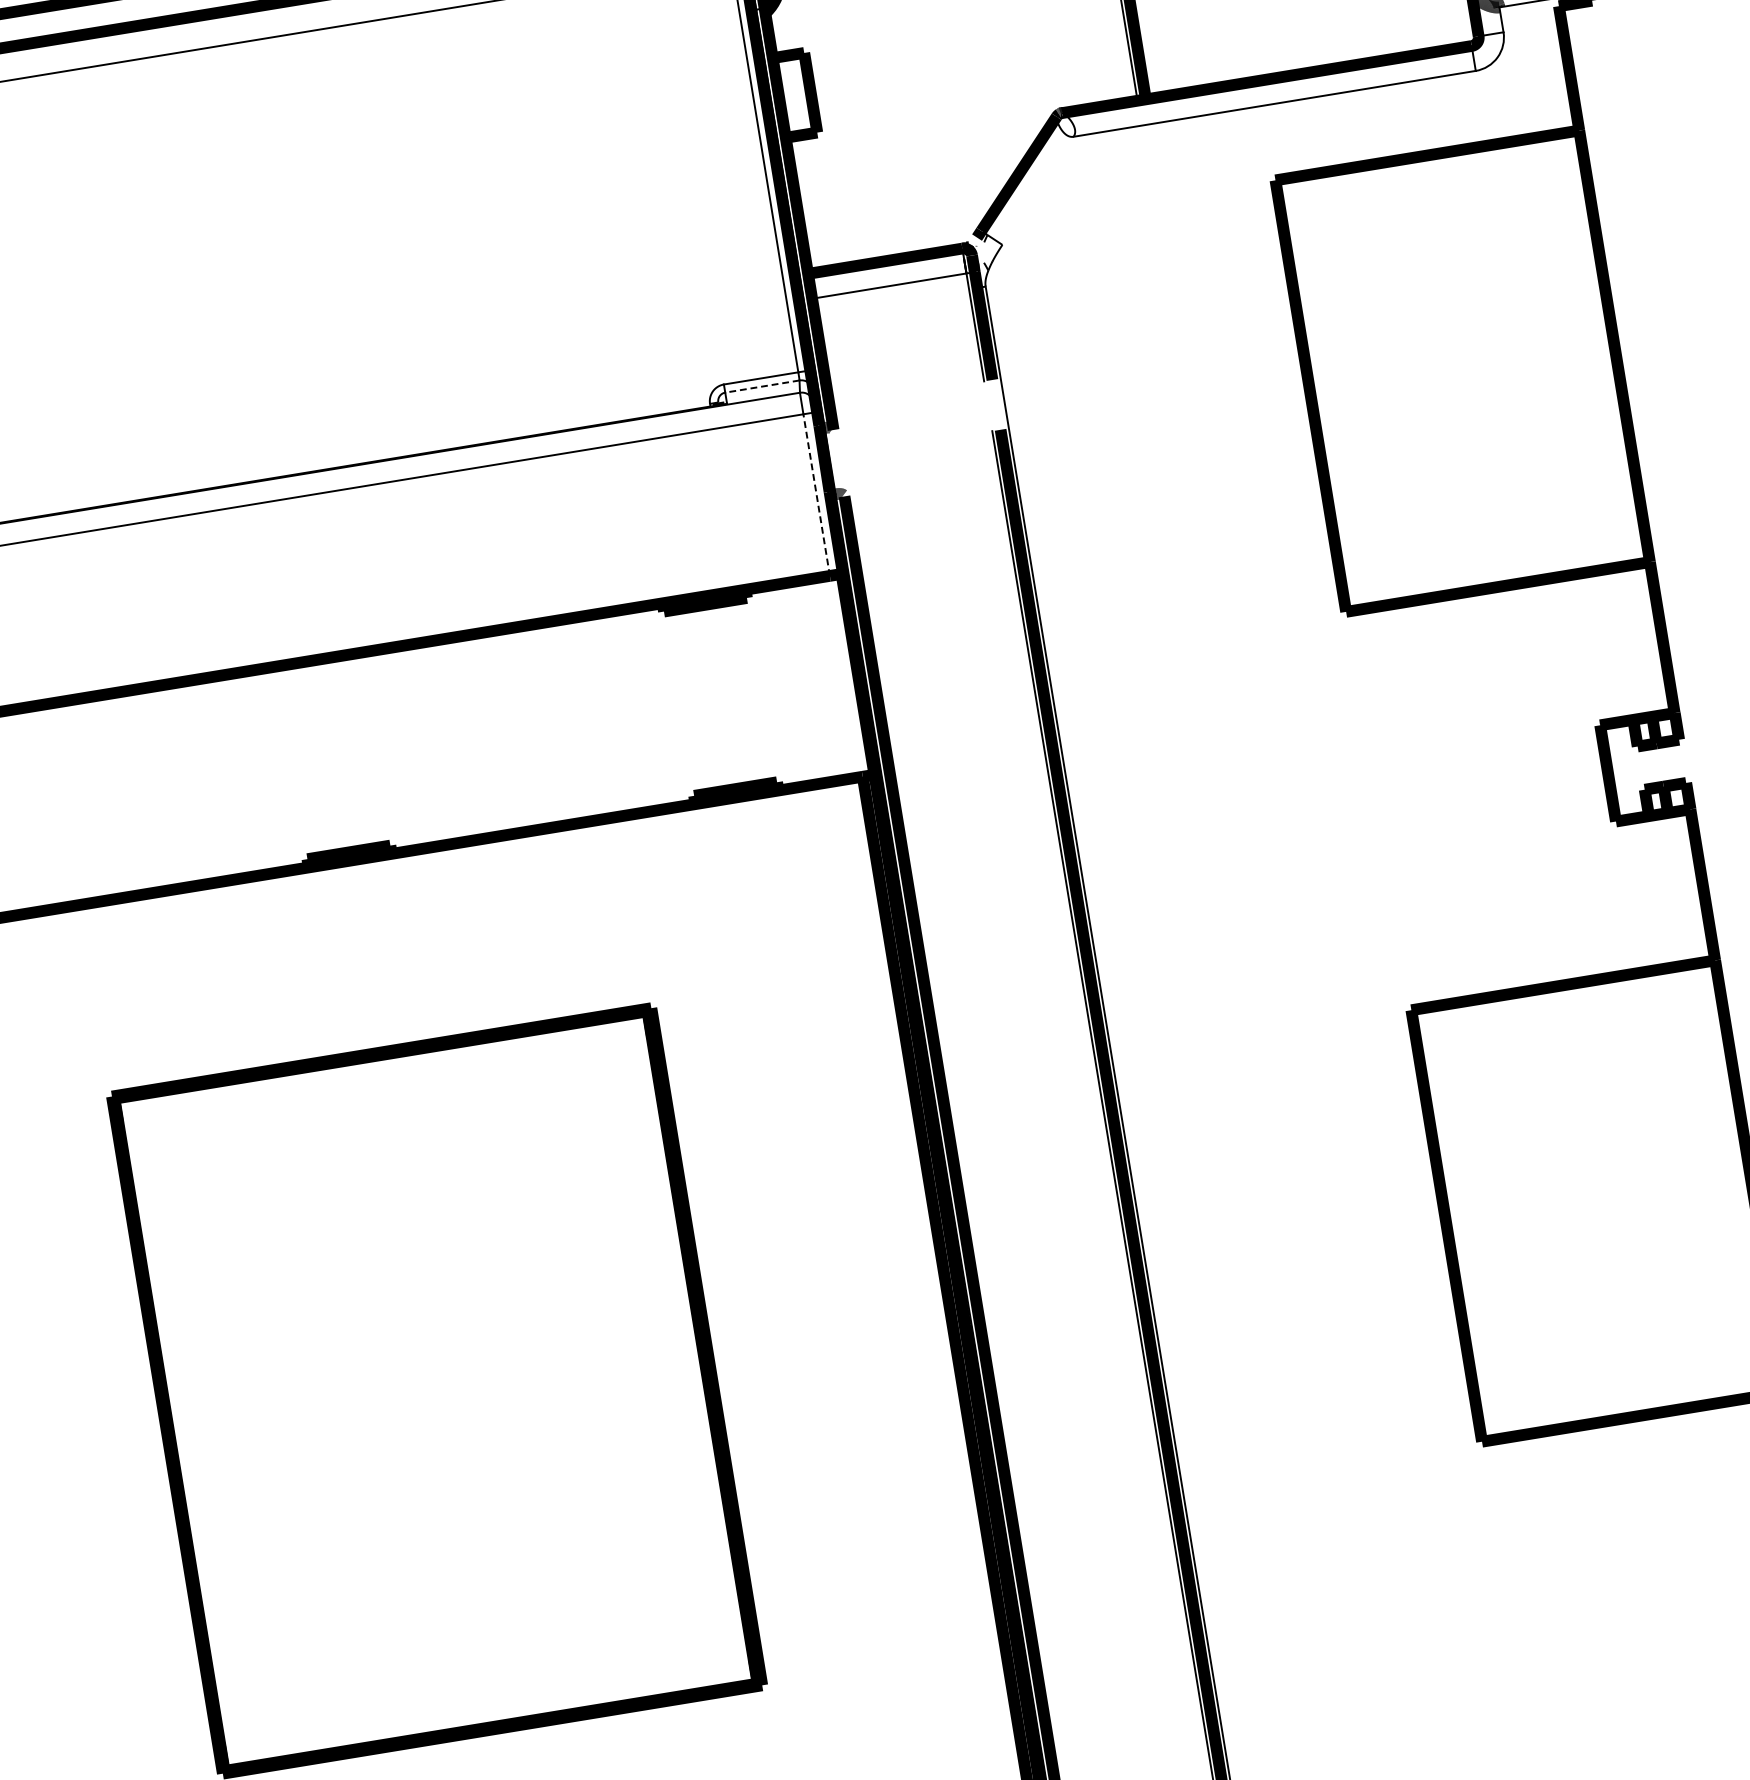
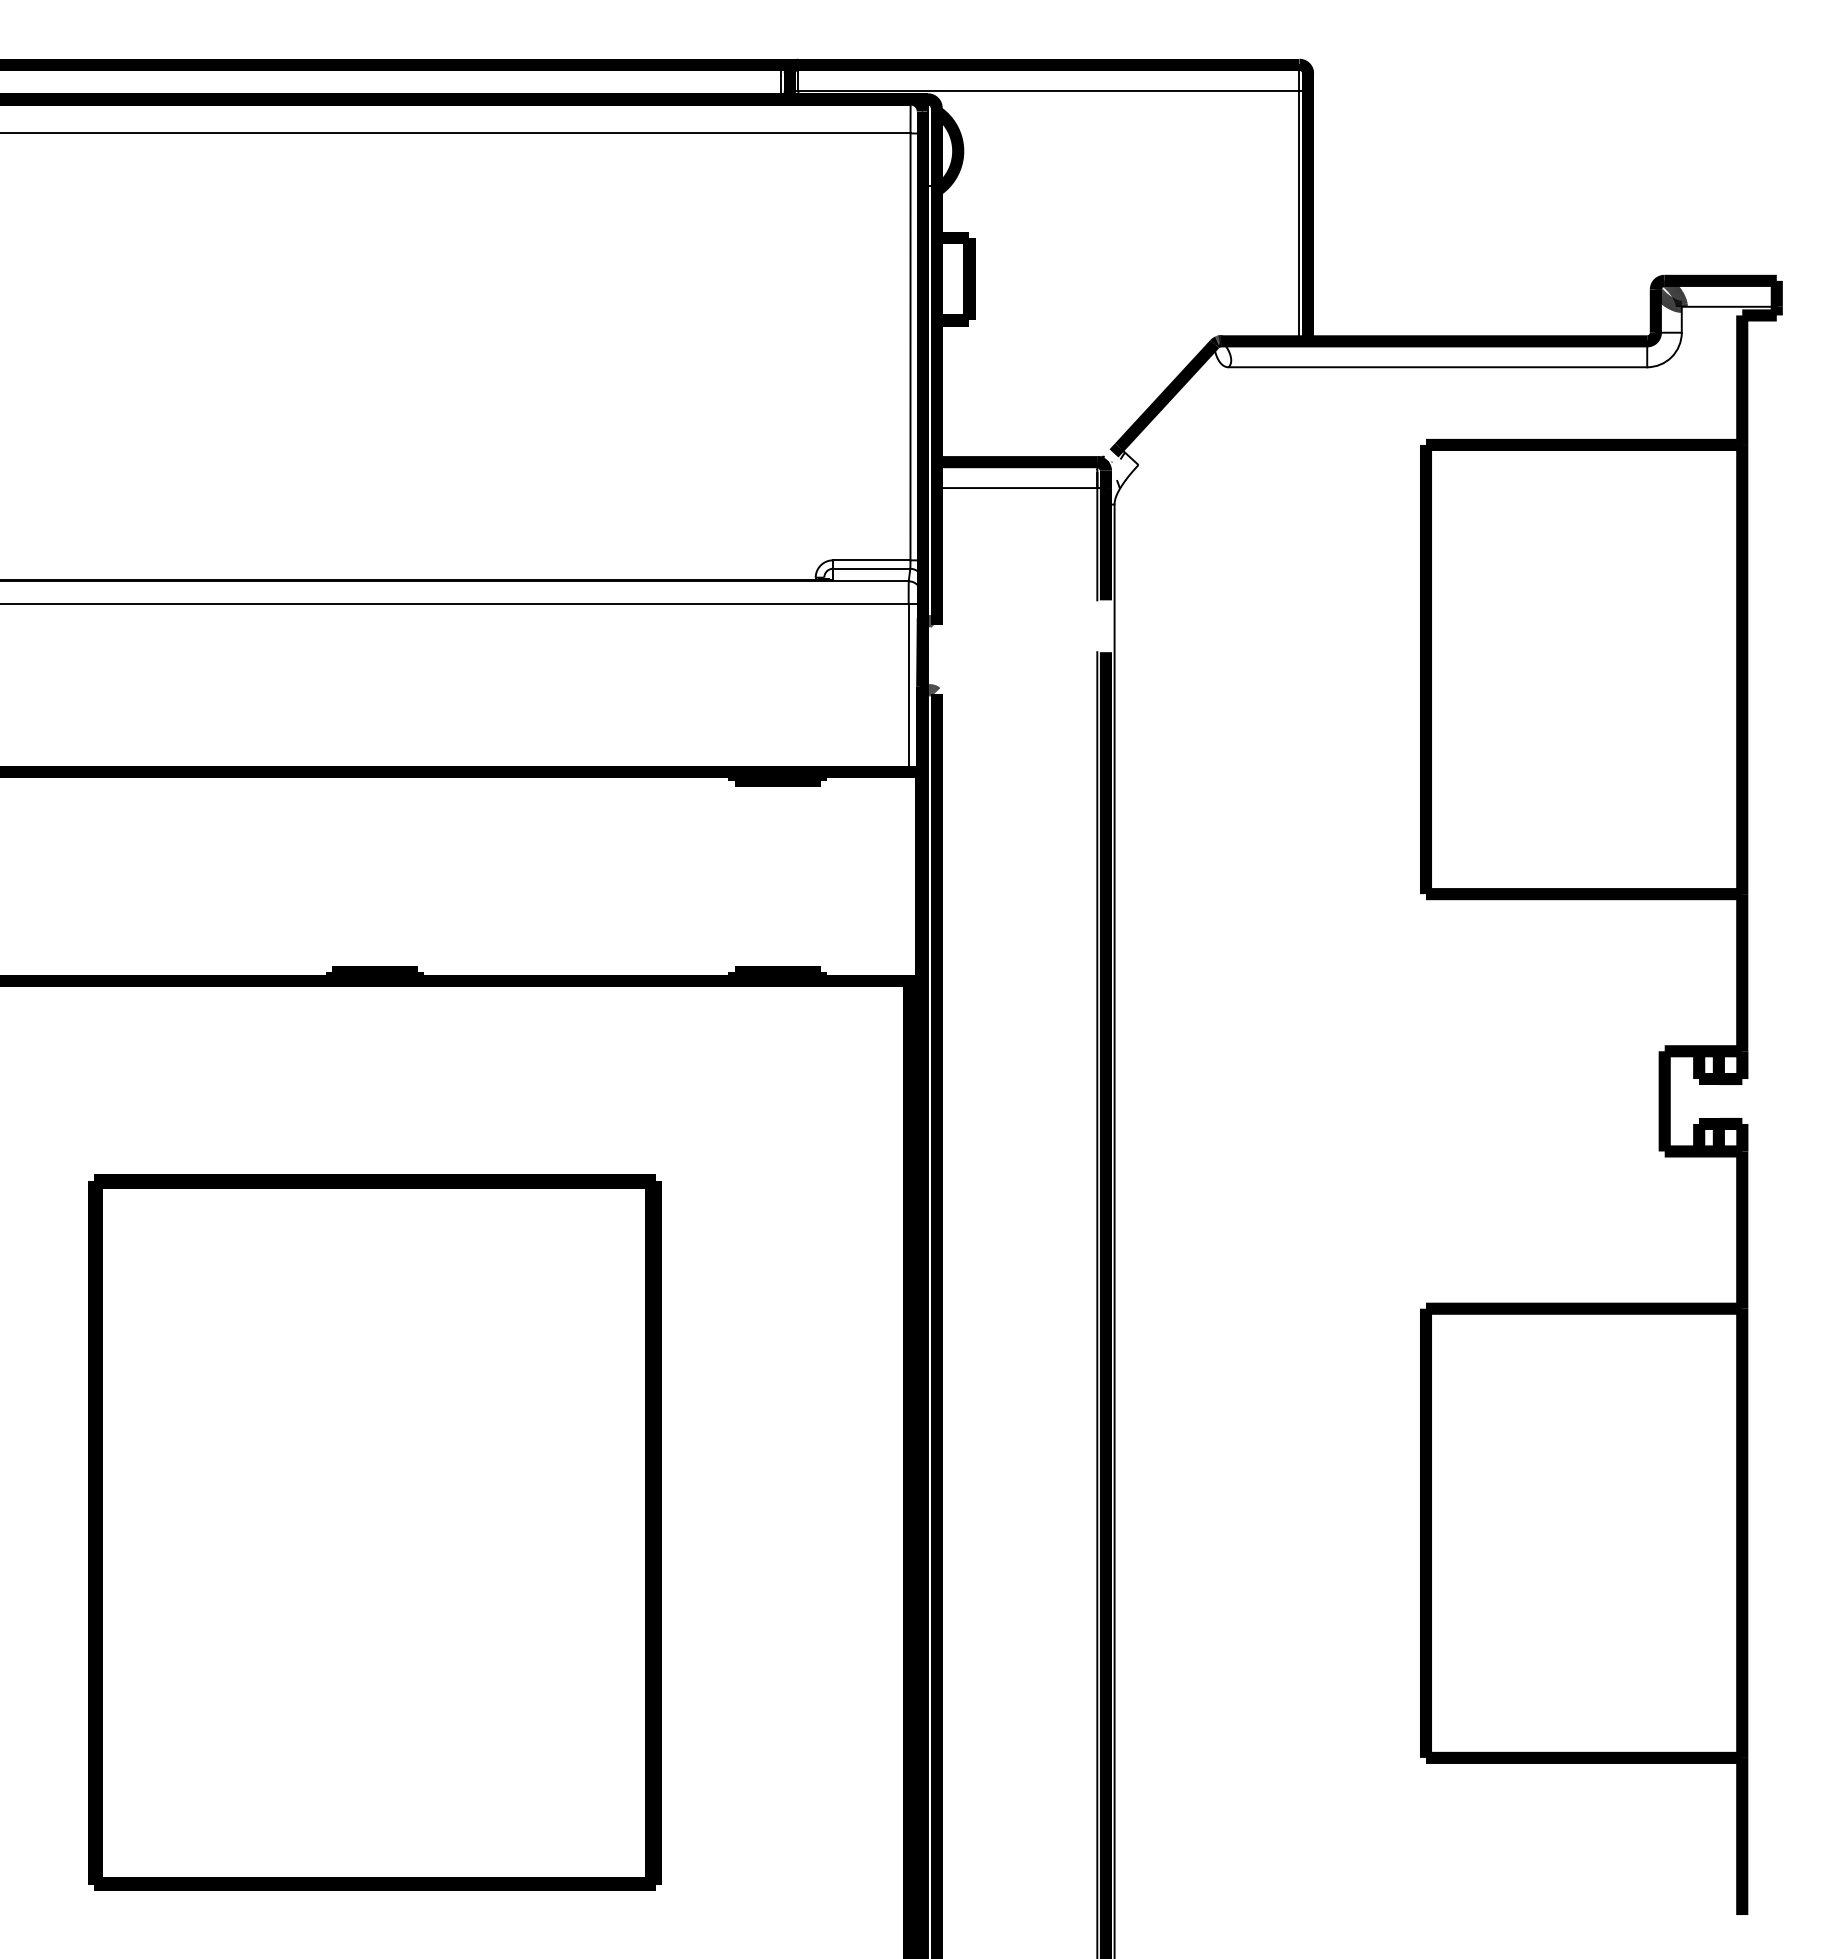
line: (762, 386) -> (871, 568), dashed -> solid
line: (816, 494) -> (908, 687), dashed -> solid

